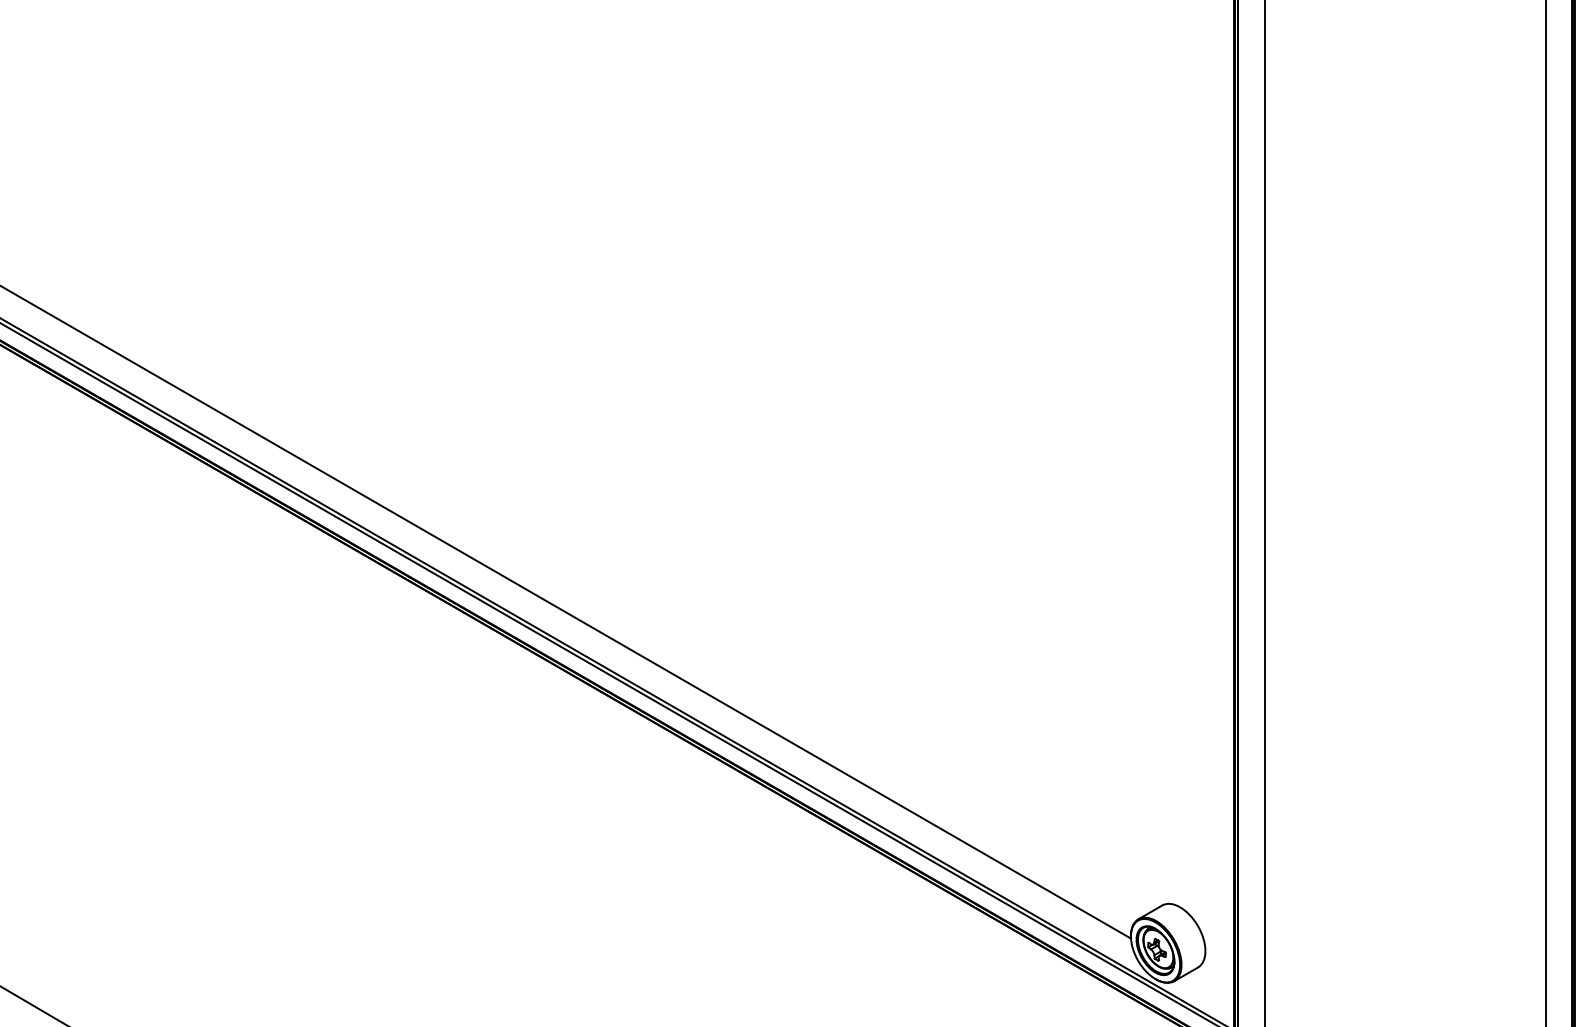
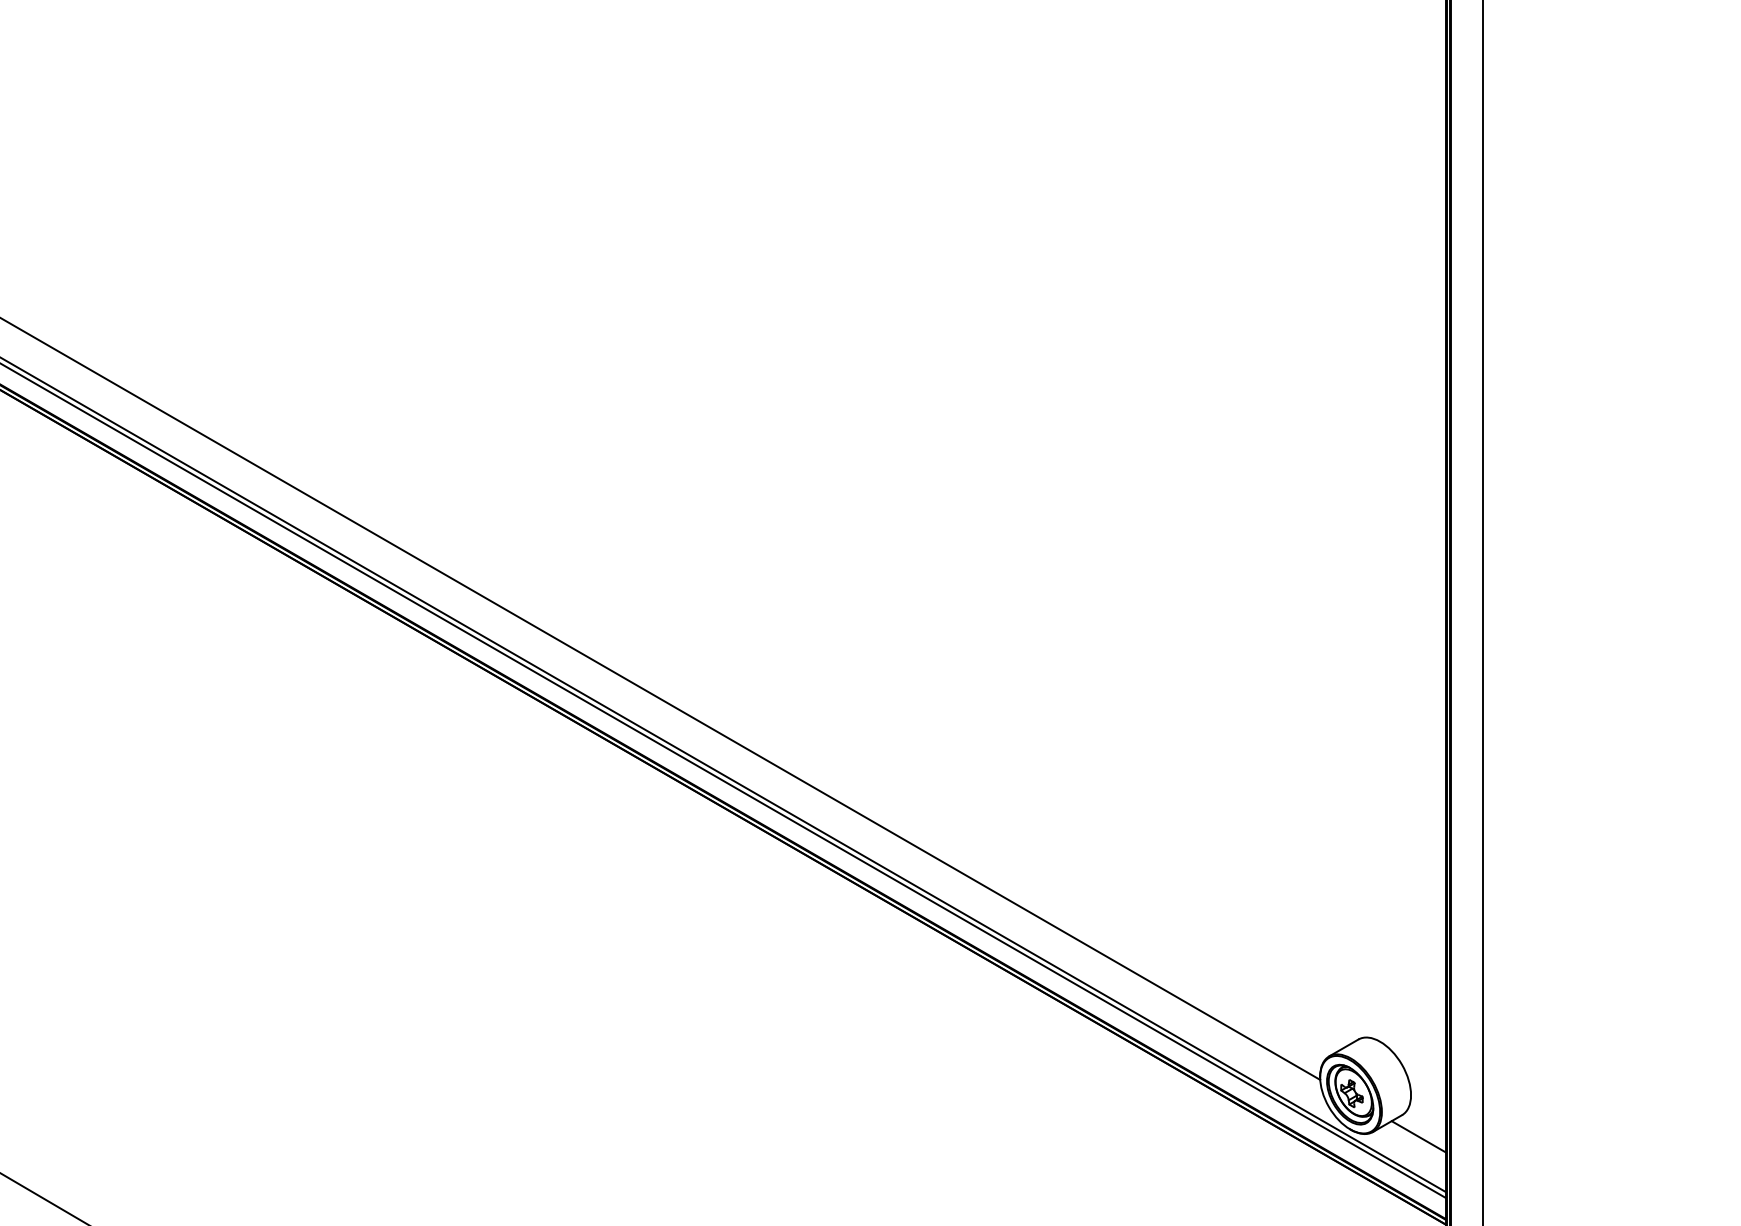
line: (1211, 985) -> (1418, 1137), added

